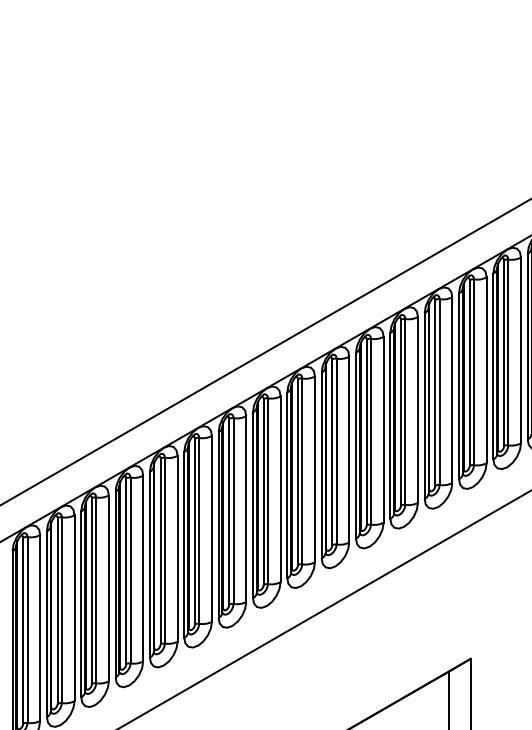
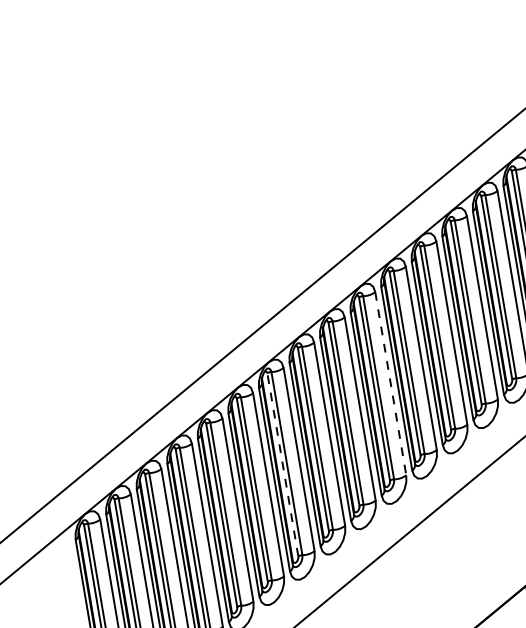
line: (349, 449) -> (390, 383), solid -> dashed
line: (229, 511) -> (282, 464), solid -> dashed

